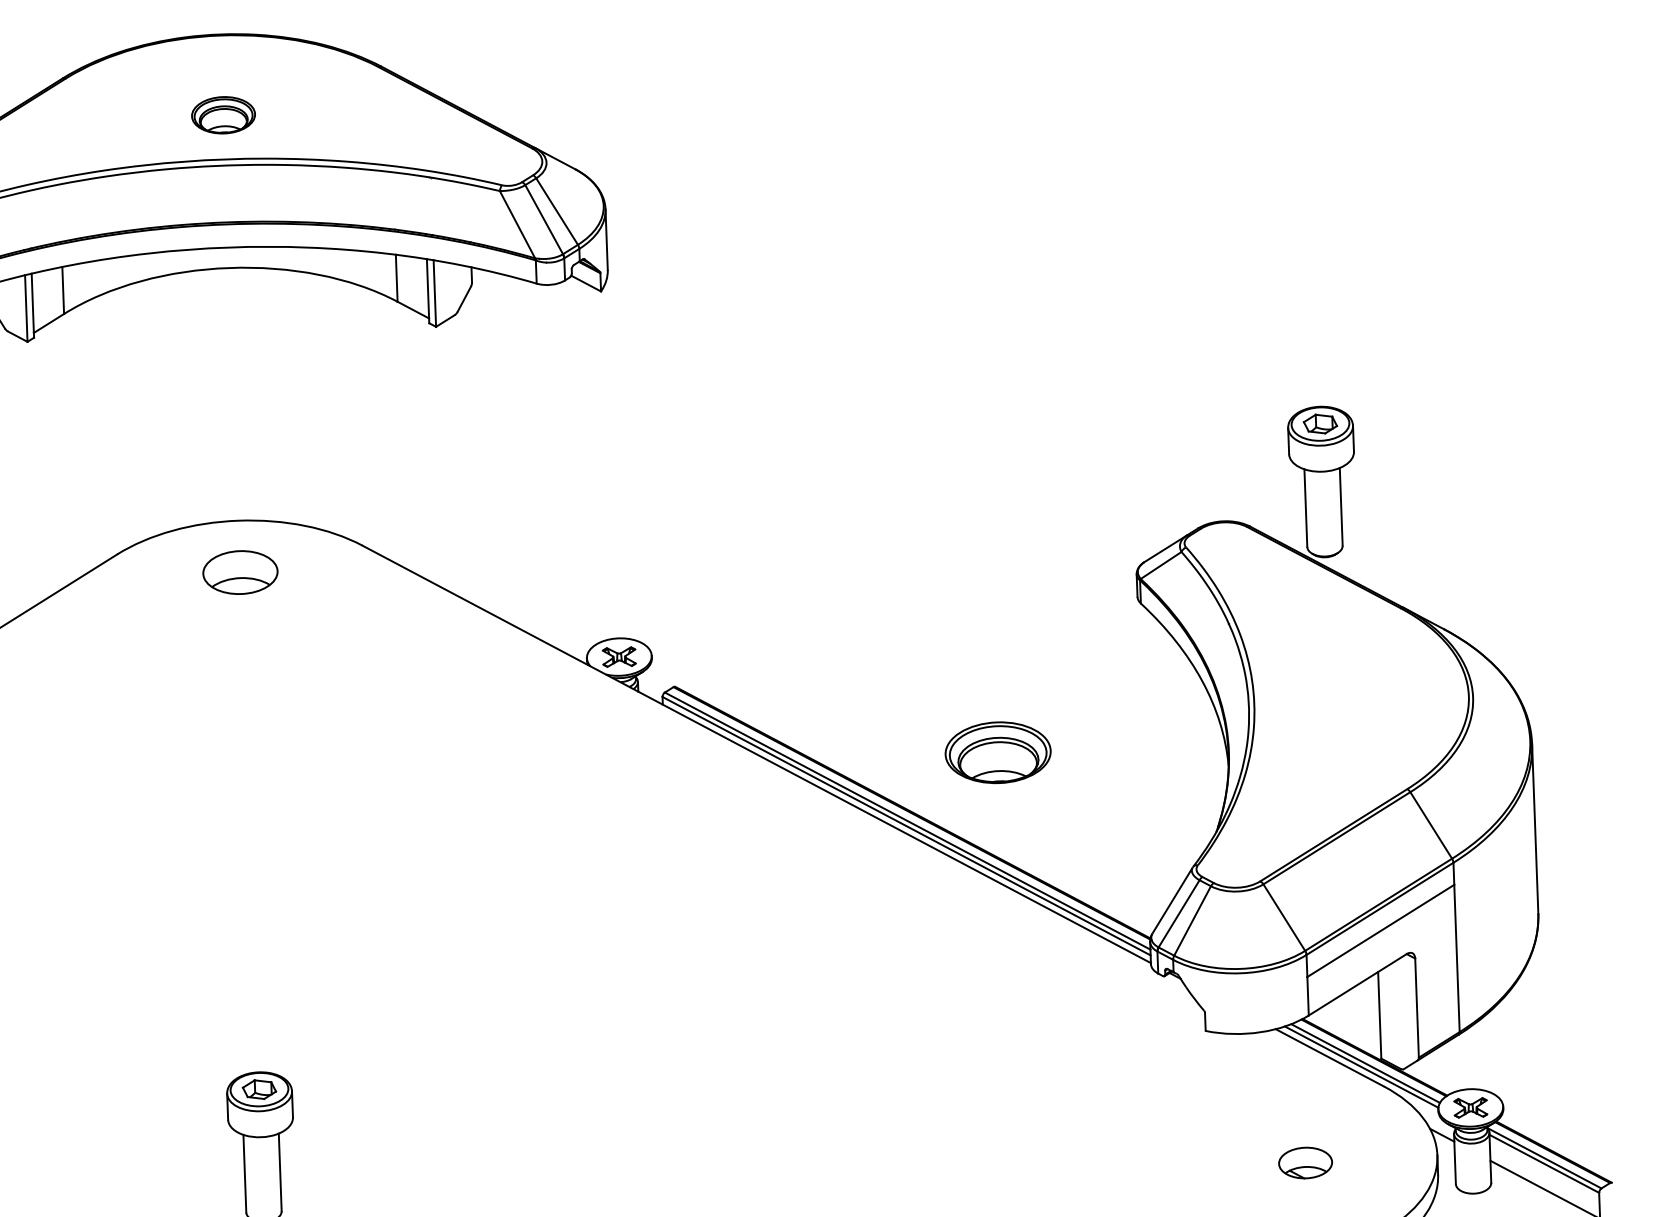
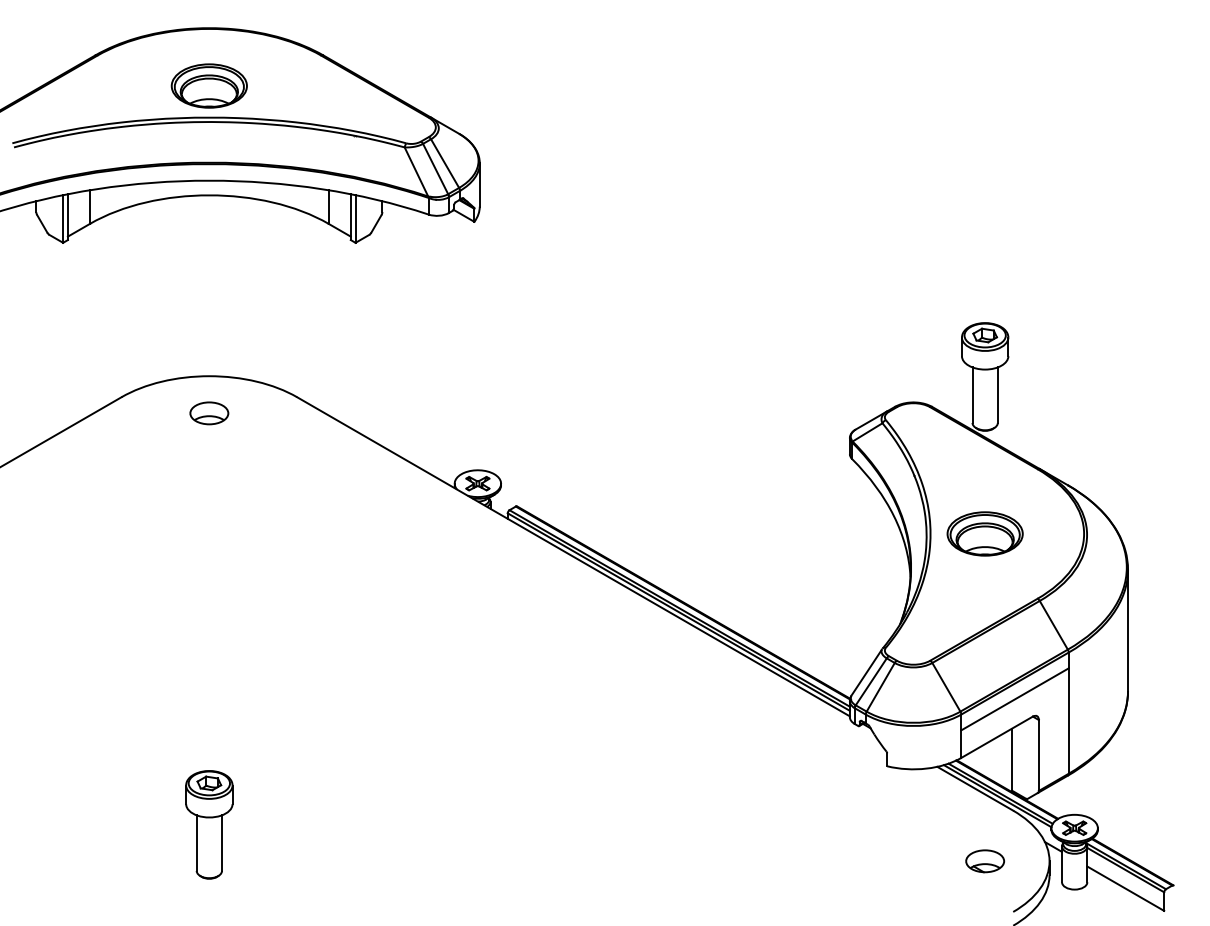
part: (222, 114) -> (208, 85), size x1.67
part: (240, 572) -> (209, 413), size x0.71
part: (997, 752) -> (984, 533), moved
part: (1306, 1163) -> (985, 861), moved

